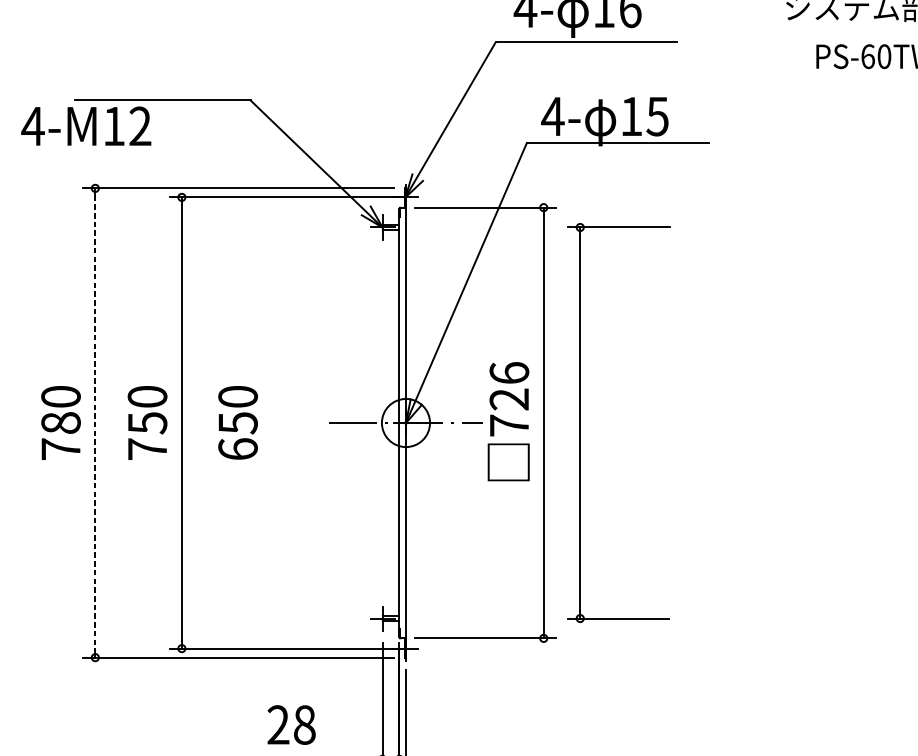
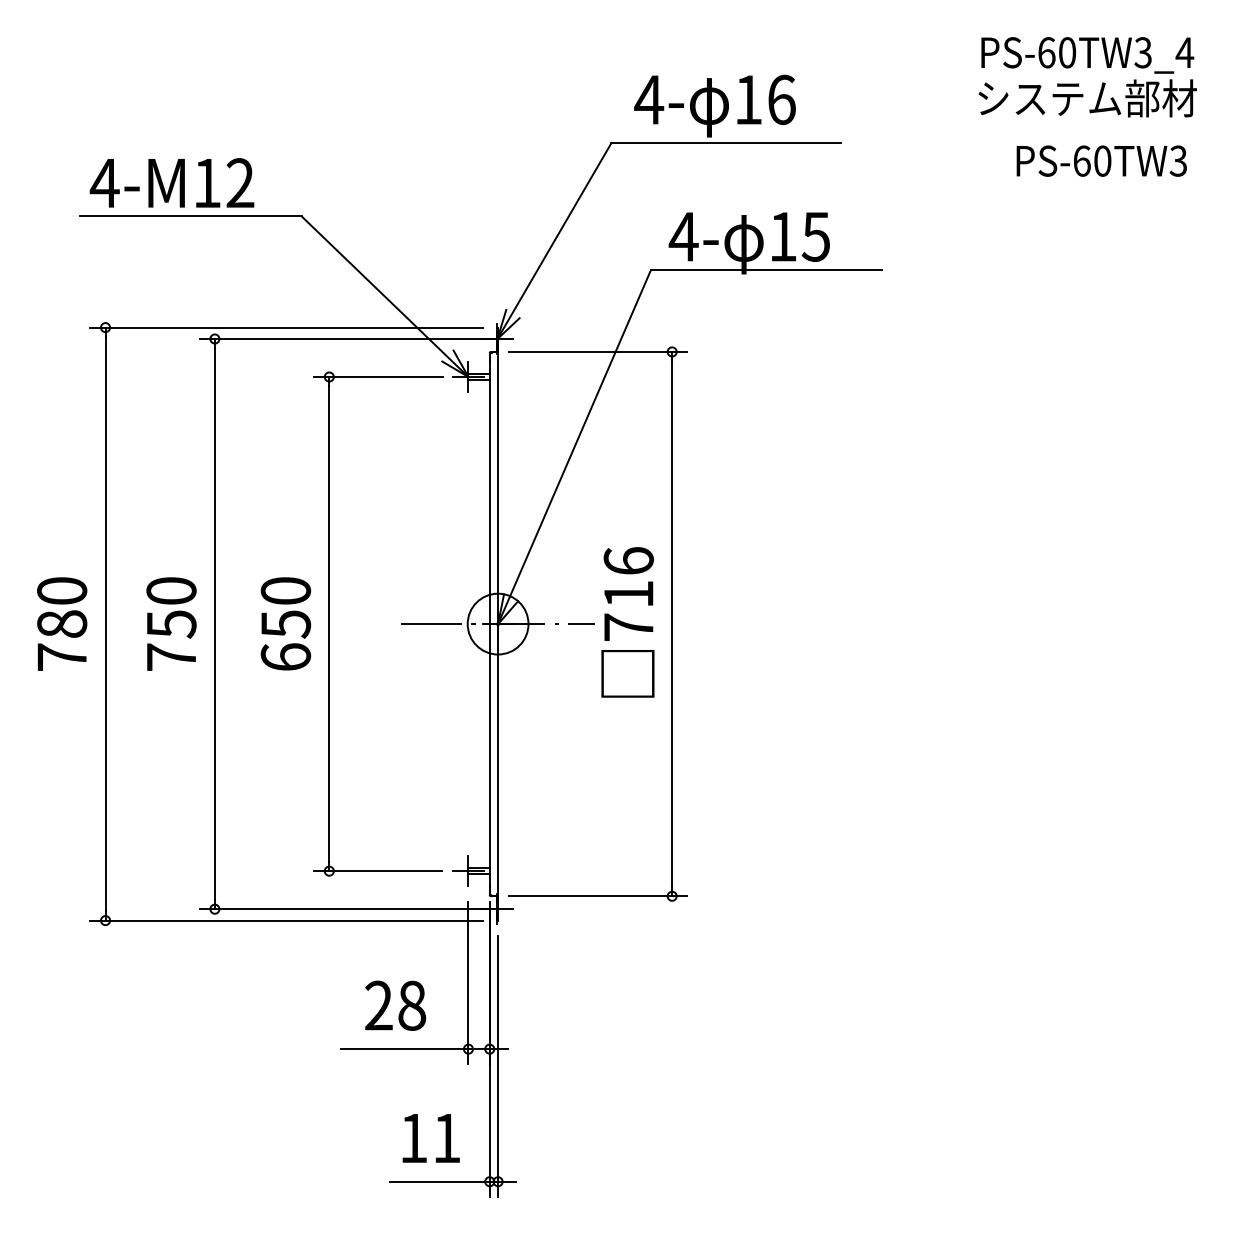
text: (85, 125) -> (171, 182), moved
text: (509, 399) -> (628, 594), 726 -> 716
part: (580, 422) -> (329, 623), moved
line: (95, 423) -> (105, 624), dashed -> solid
text: (291, 724) -> (395, 1005), moved

